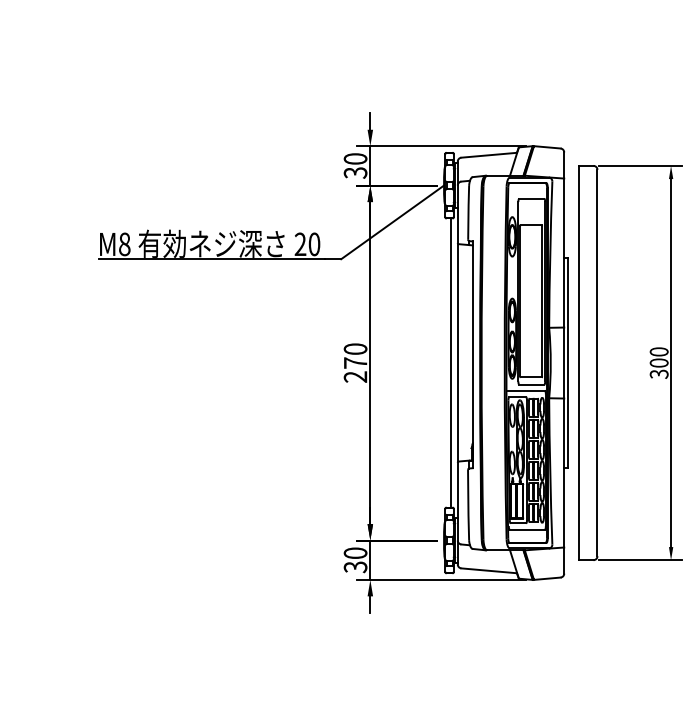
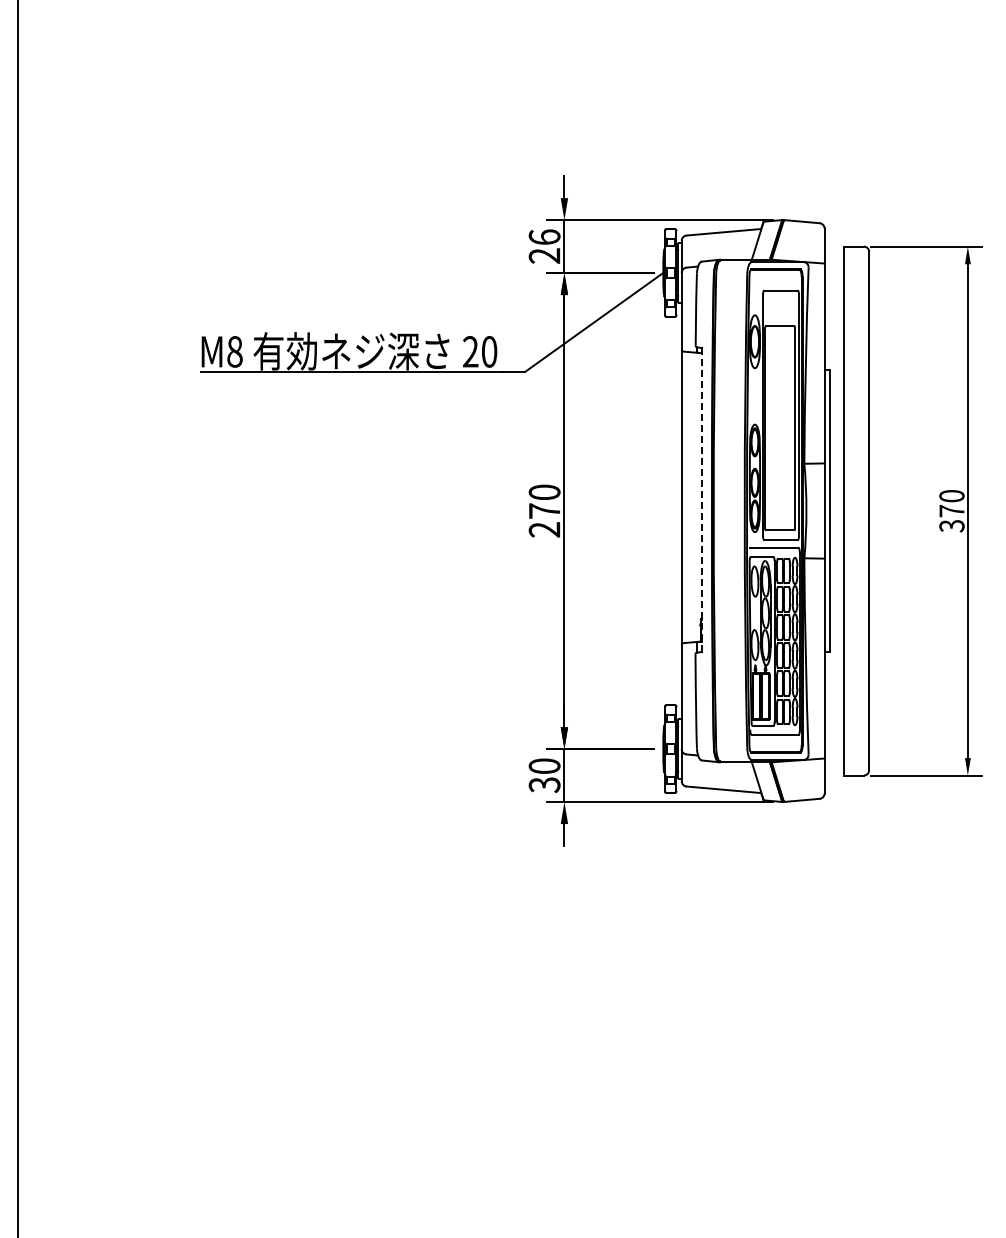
text: (355, 165) -> (544, 246), 30 -> 26
line: (473, 355) -> (702, 500), solid -> dashed
line: (450, 362) -> (672, 510), removed
text: (658, 362) -> (951, 510), 300 -> 370

